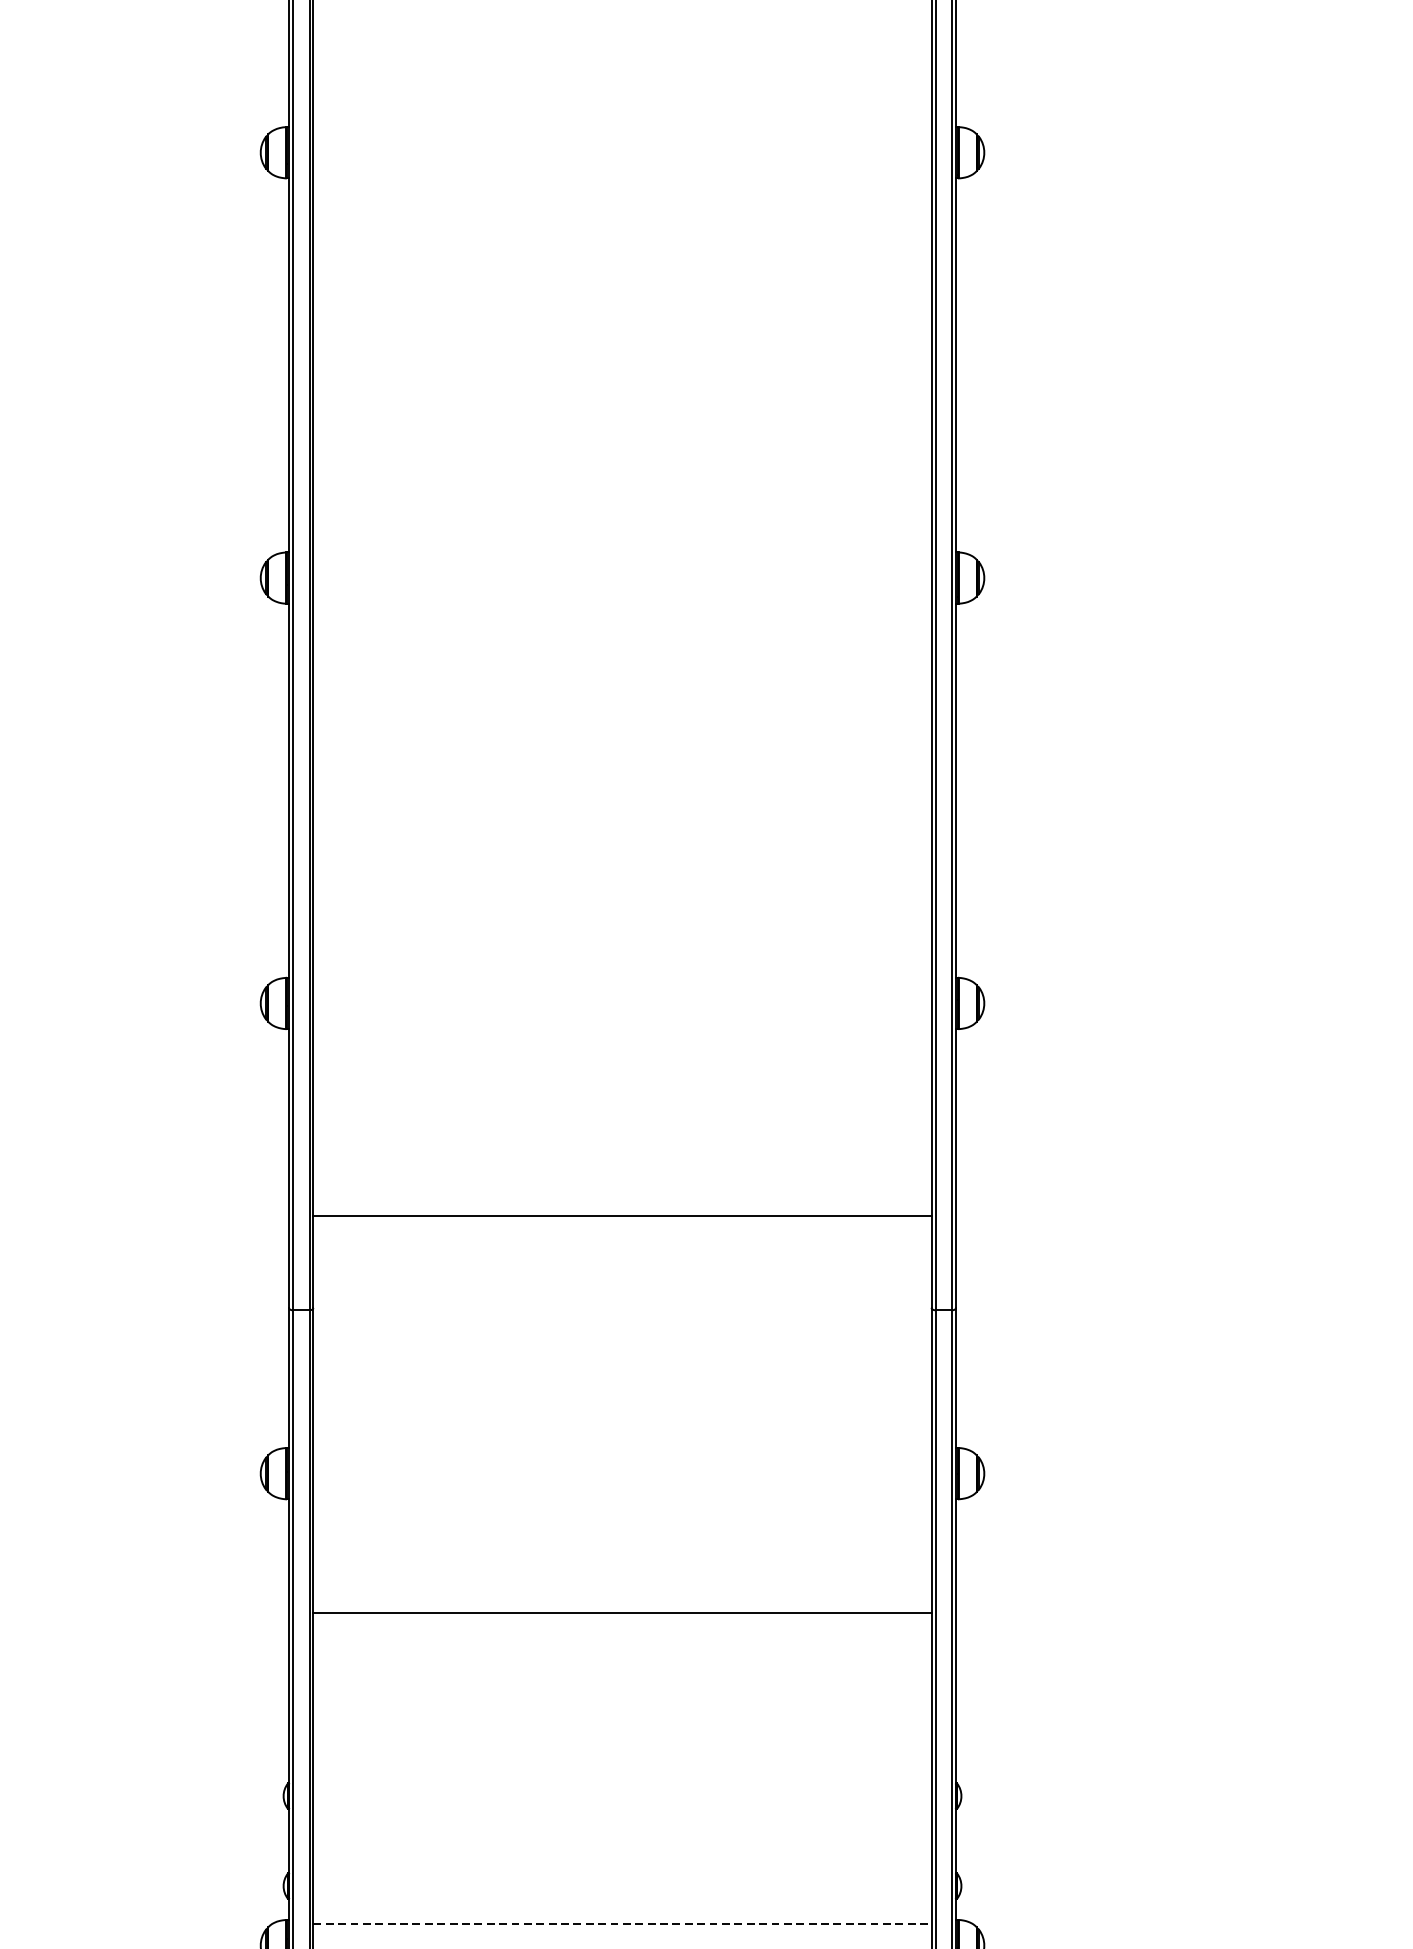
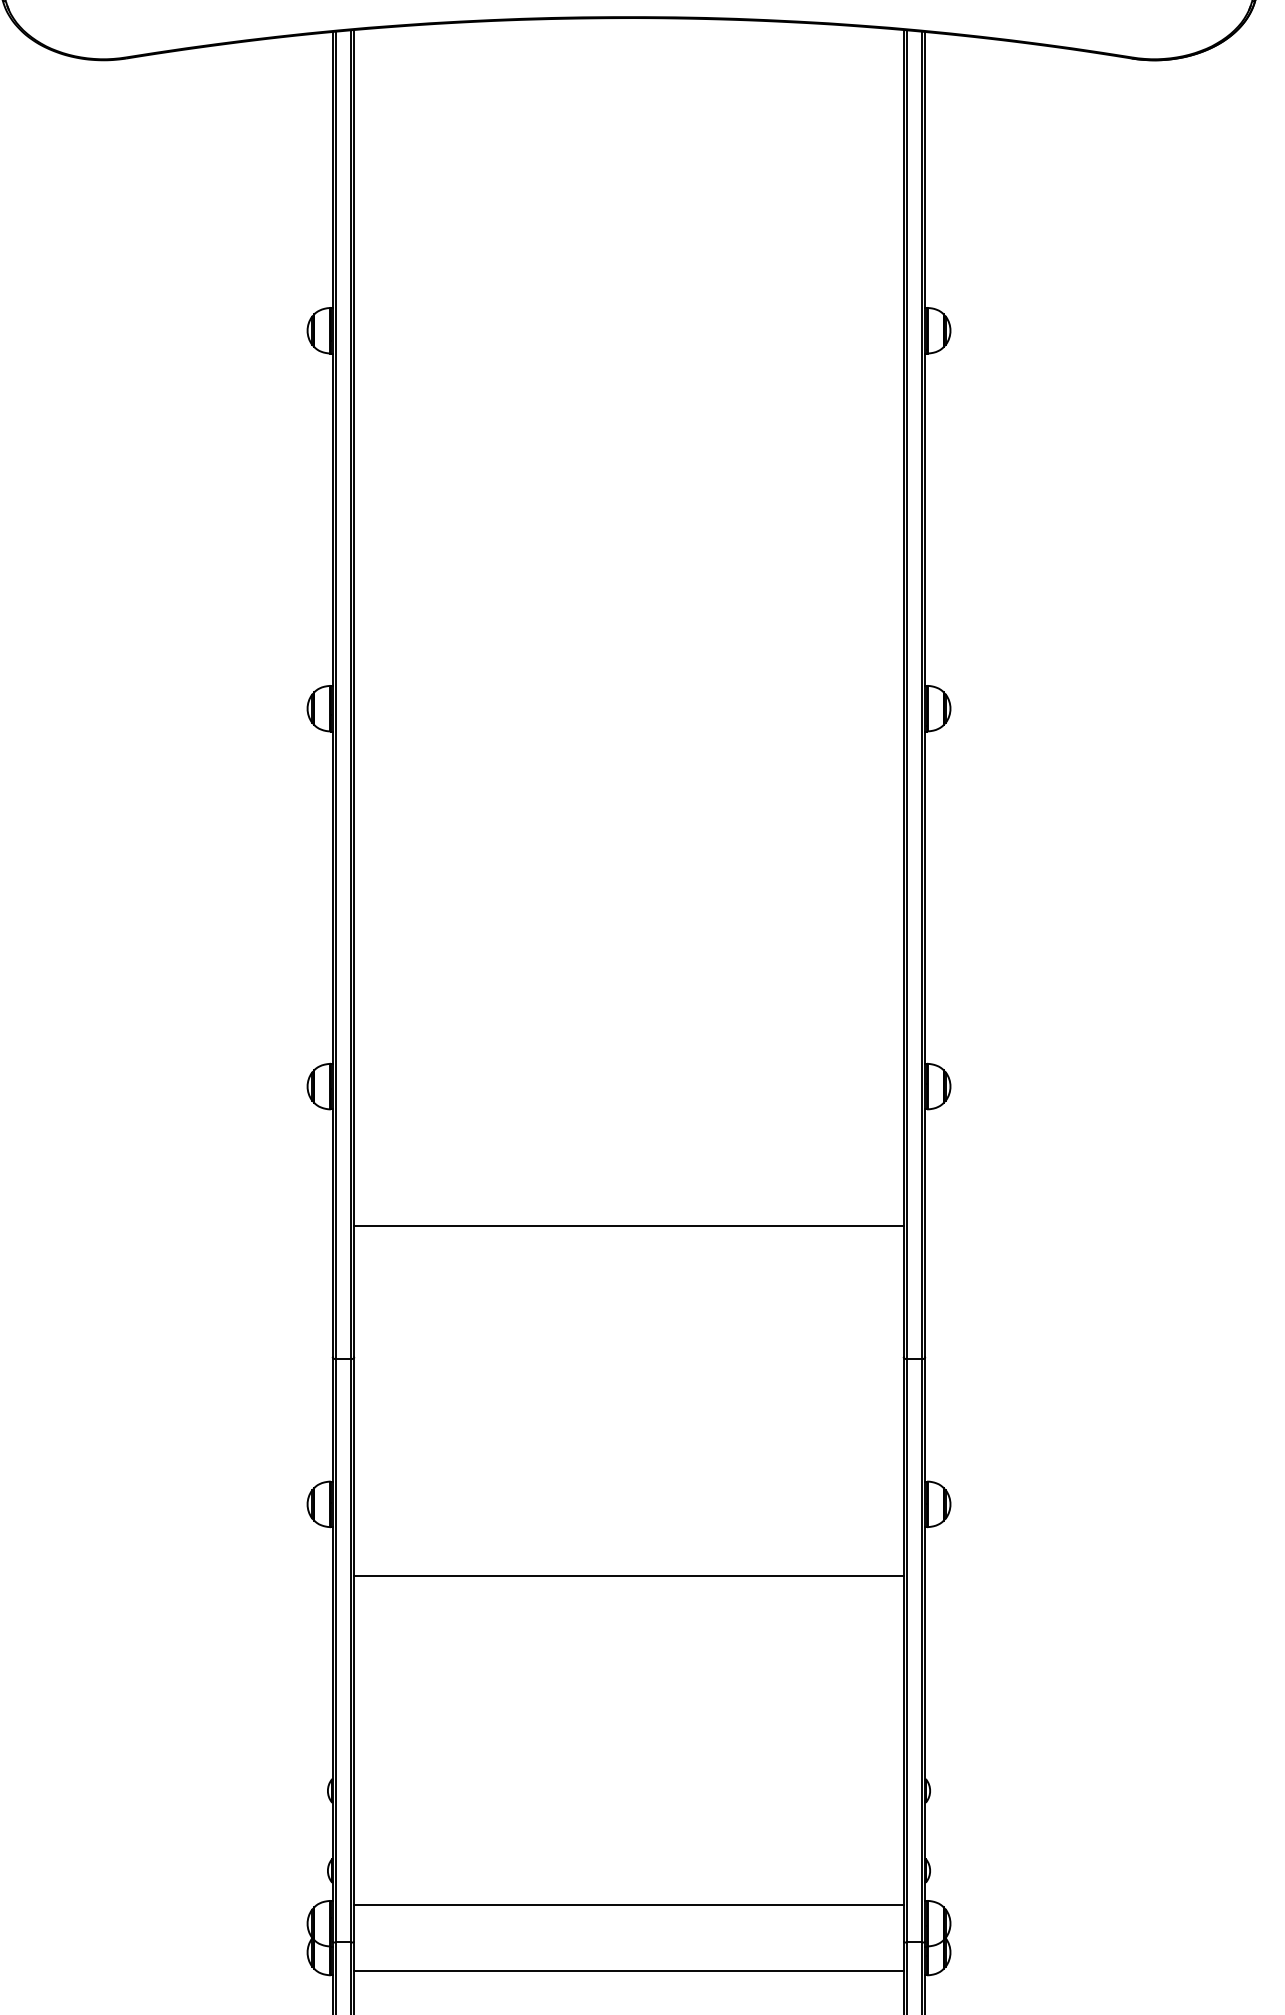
line: (621, 1216) -> (628, 1226), moved
line: (621, 1613) -> (628, 1576), moved
line: (623, 1924) -> (629, 1904), dashed -> solid

